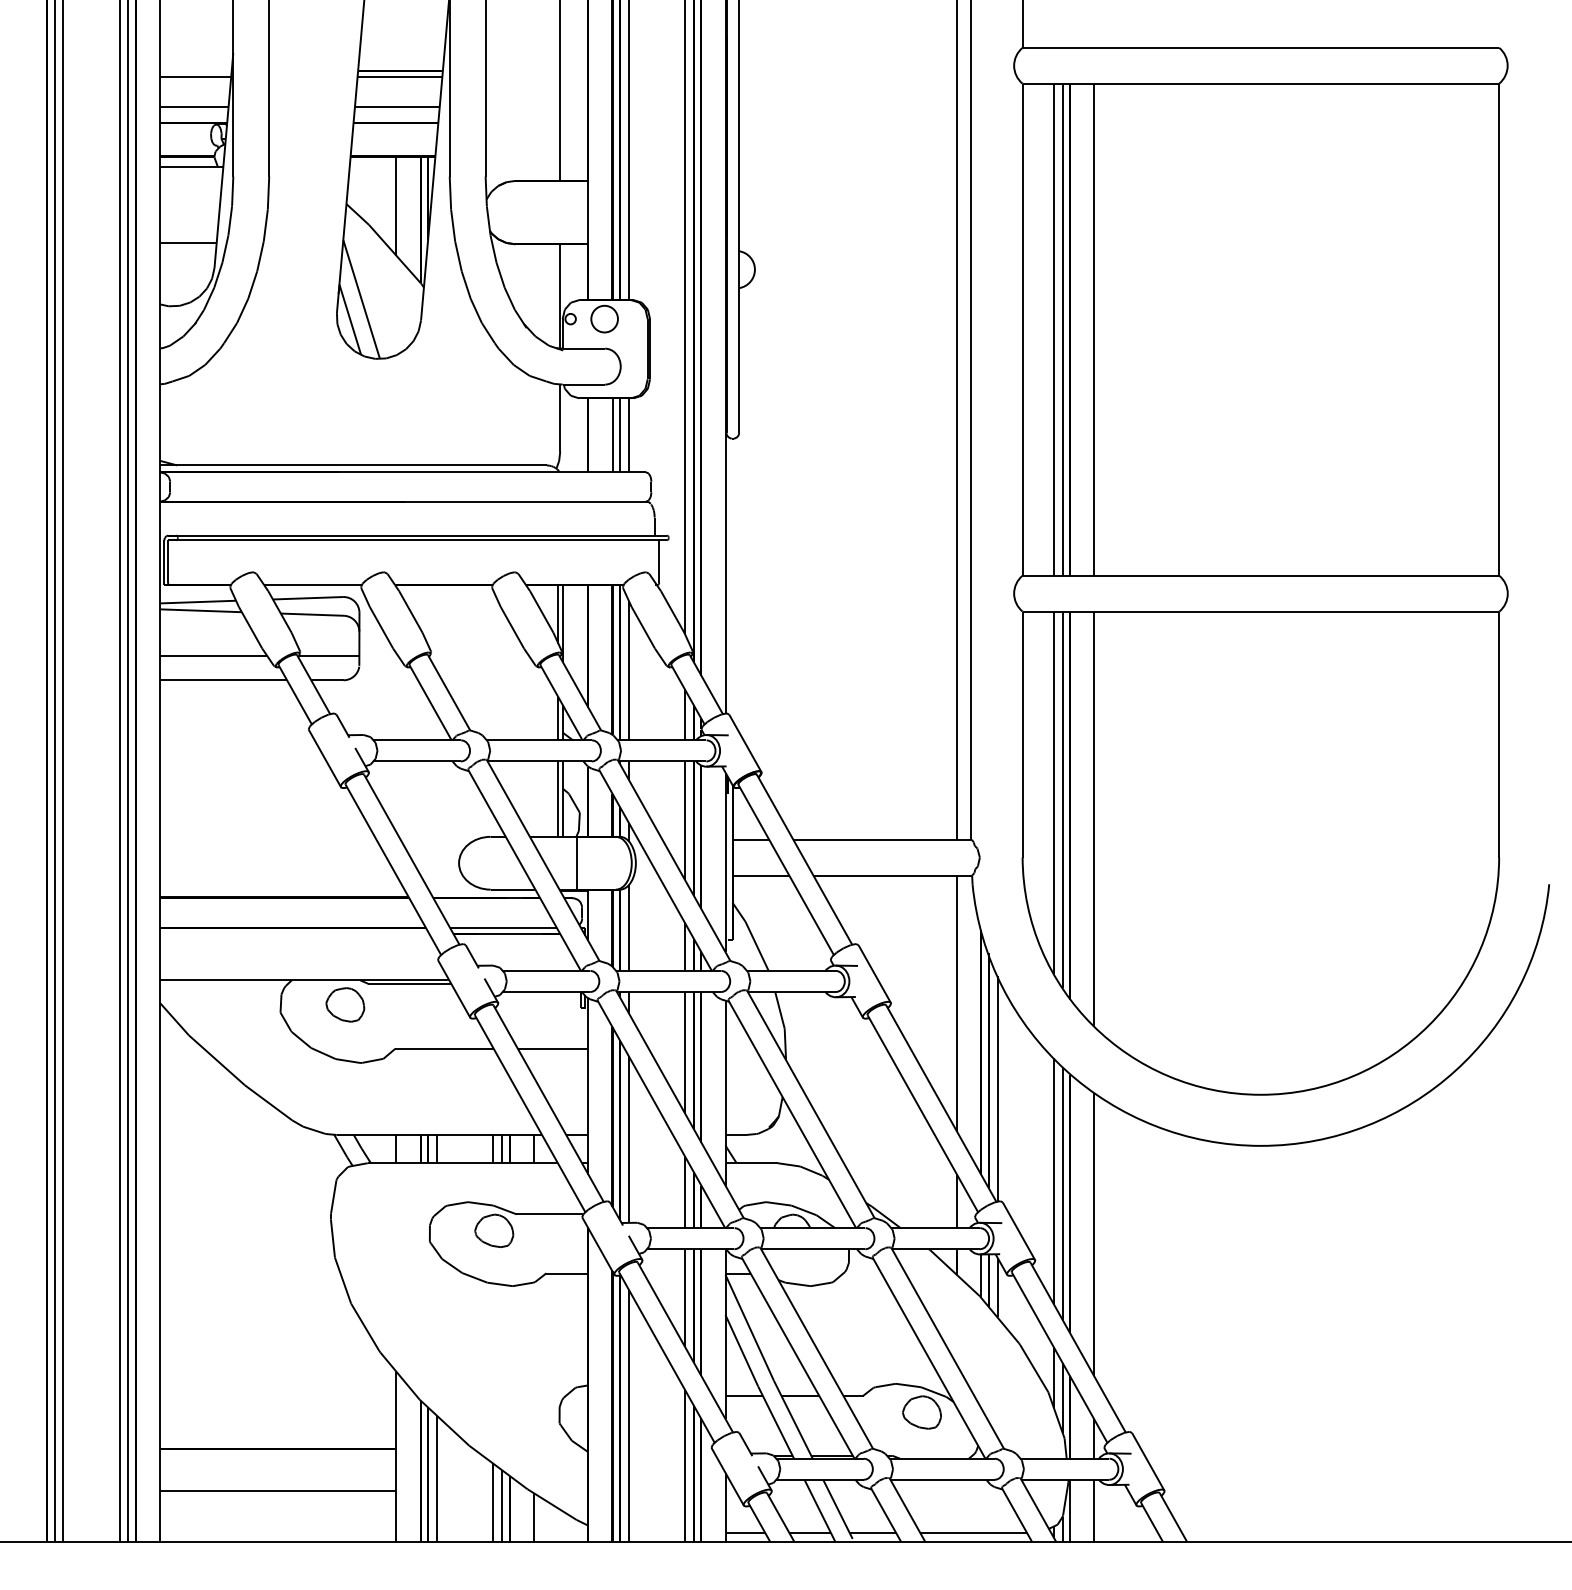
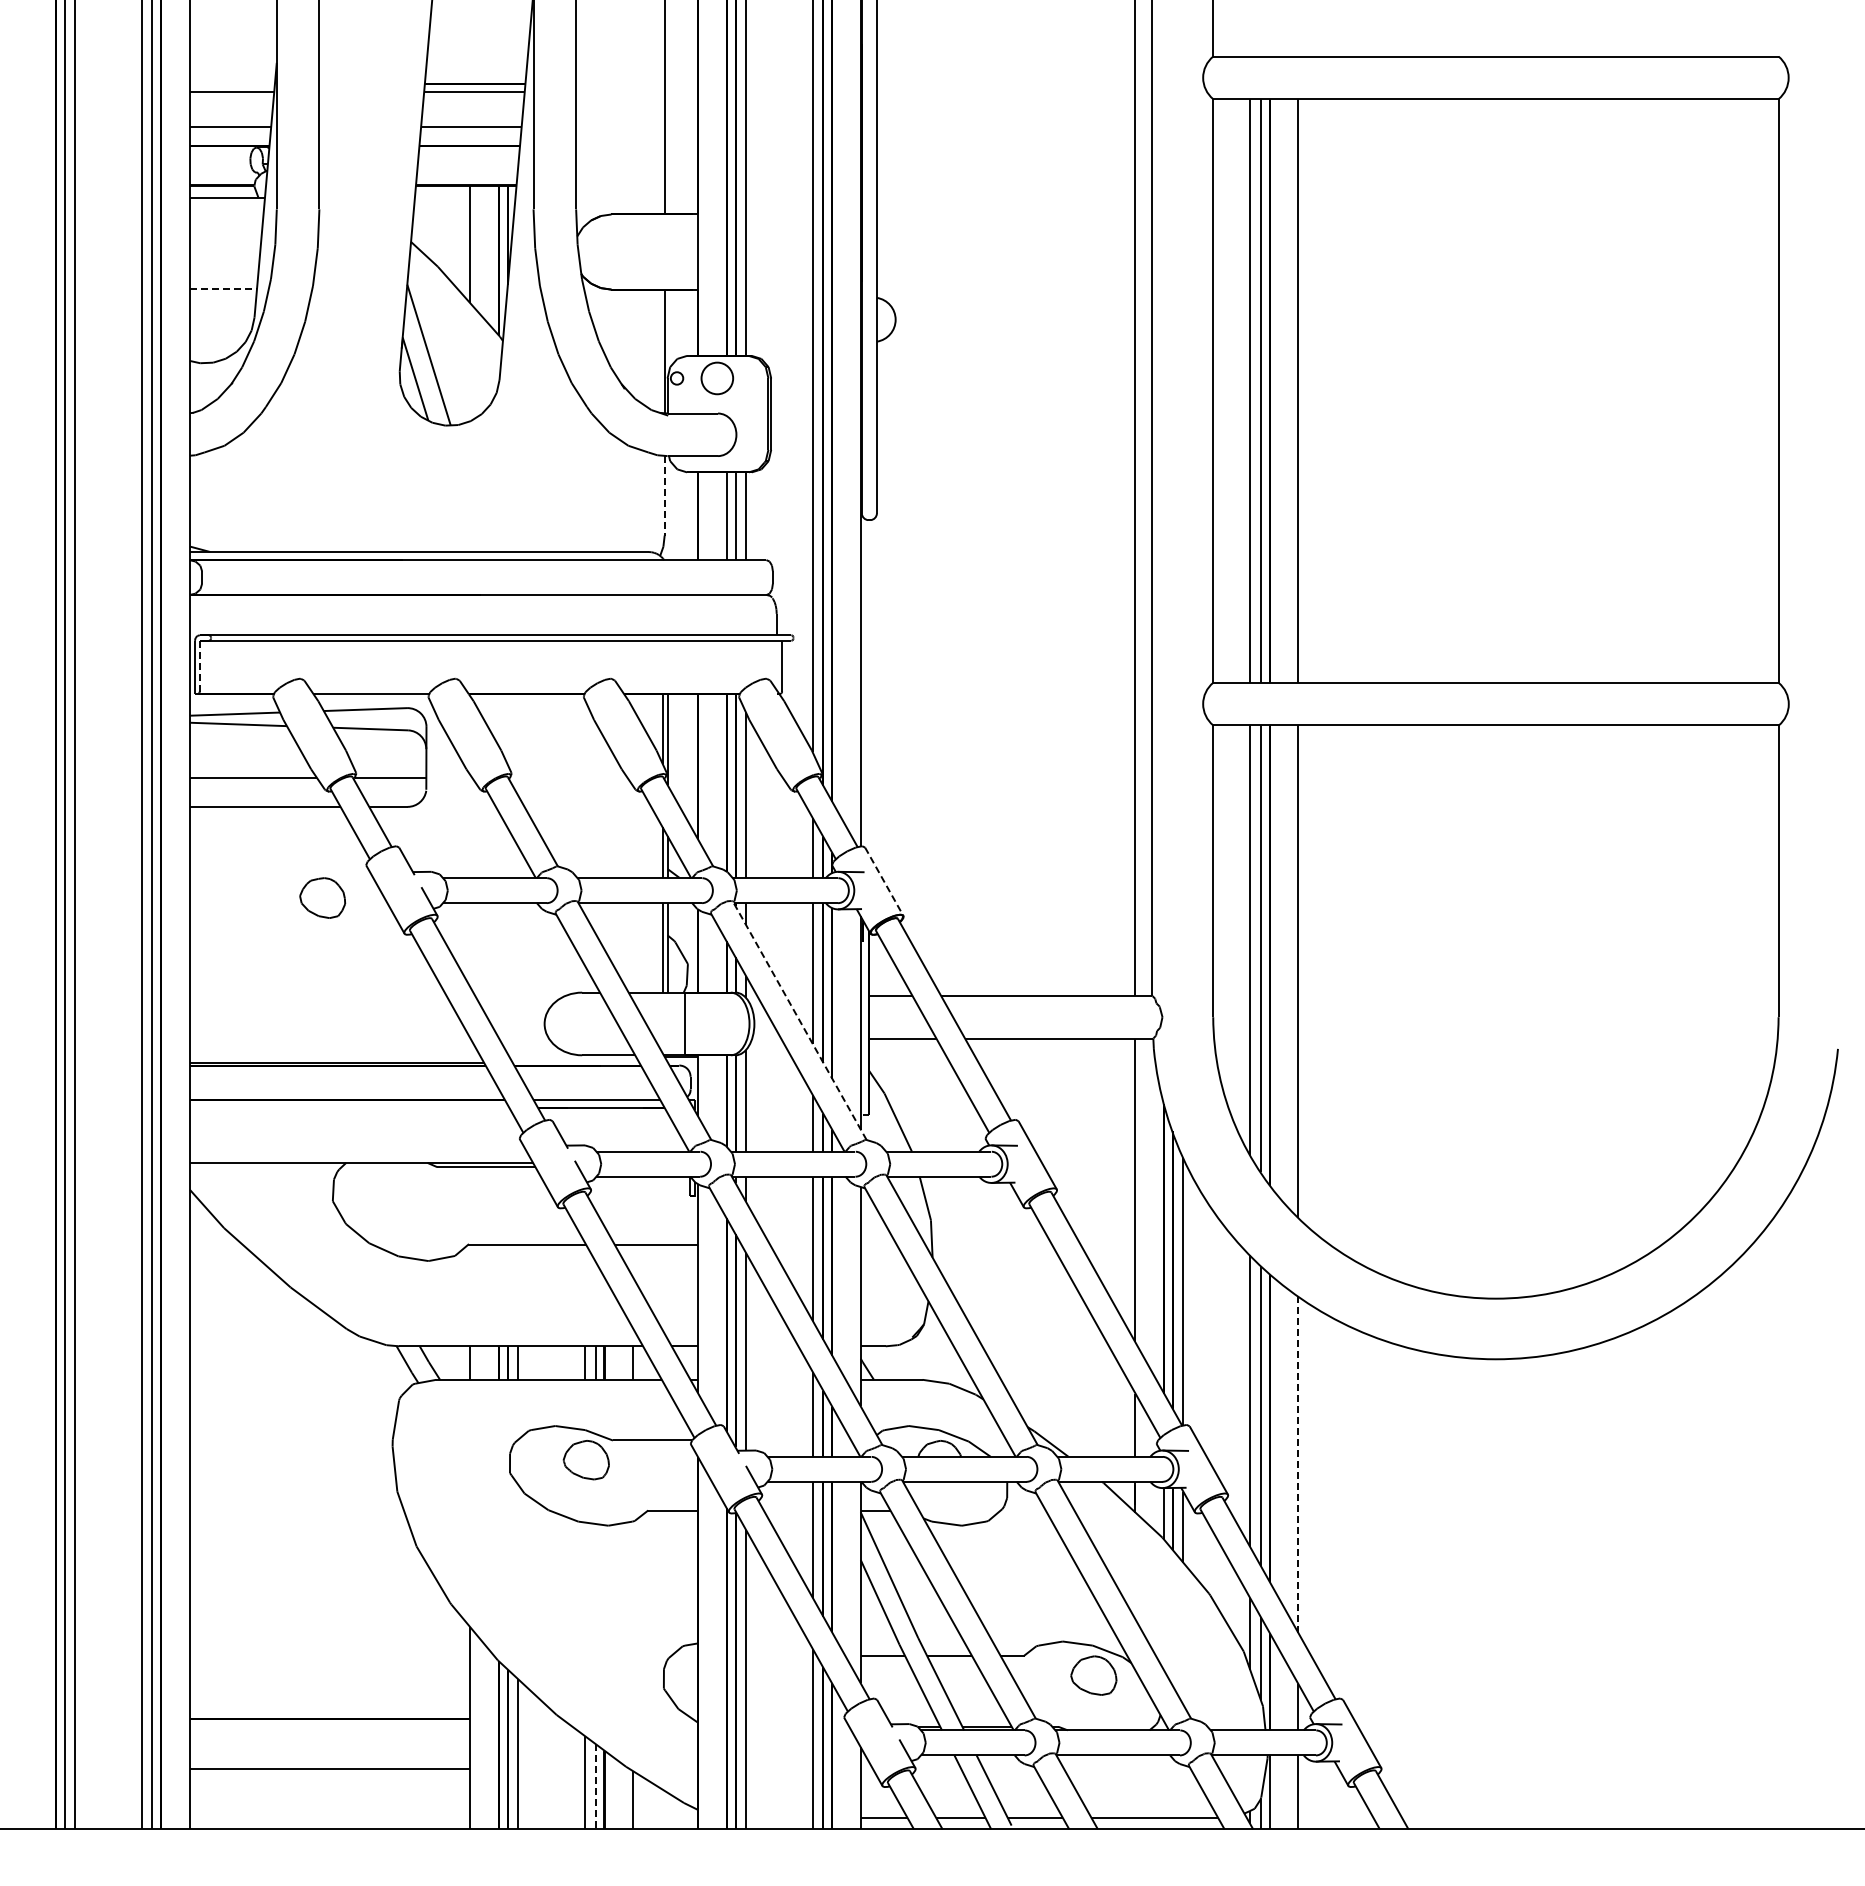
line: (188, 243) -> (223, 288), solid -> dashed
line: (560, 417) -> (664, 495), solid -> dashed
line: (168, 561) -> (199, 665), solid -> dashed
line: (745, 744) -> (884, 882), solid -> dashed
line: (673, 860) -> (799, 1020), solid -> dashed
part: (345, 1004) -> (322, 897), moved
line: (1094, 1234) -> (1298, 1464), solid -> dashed
line: (501, 1505) -> (595, 1786), solid -> dashed

